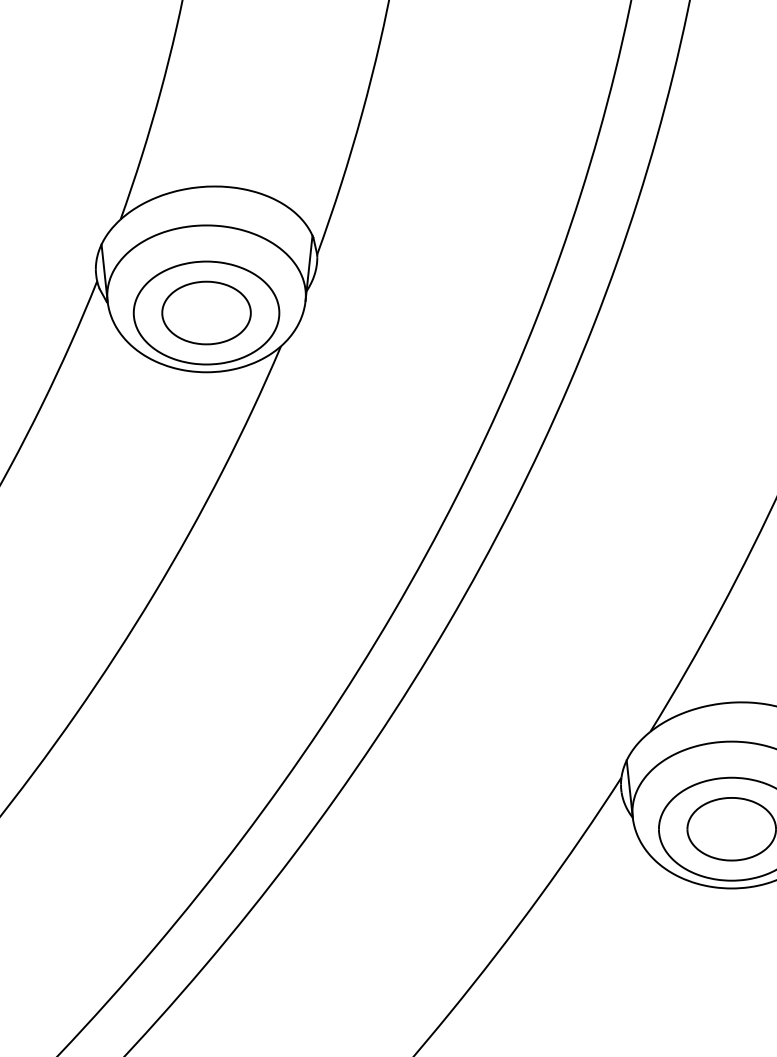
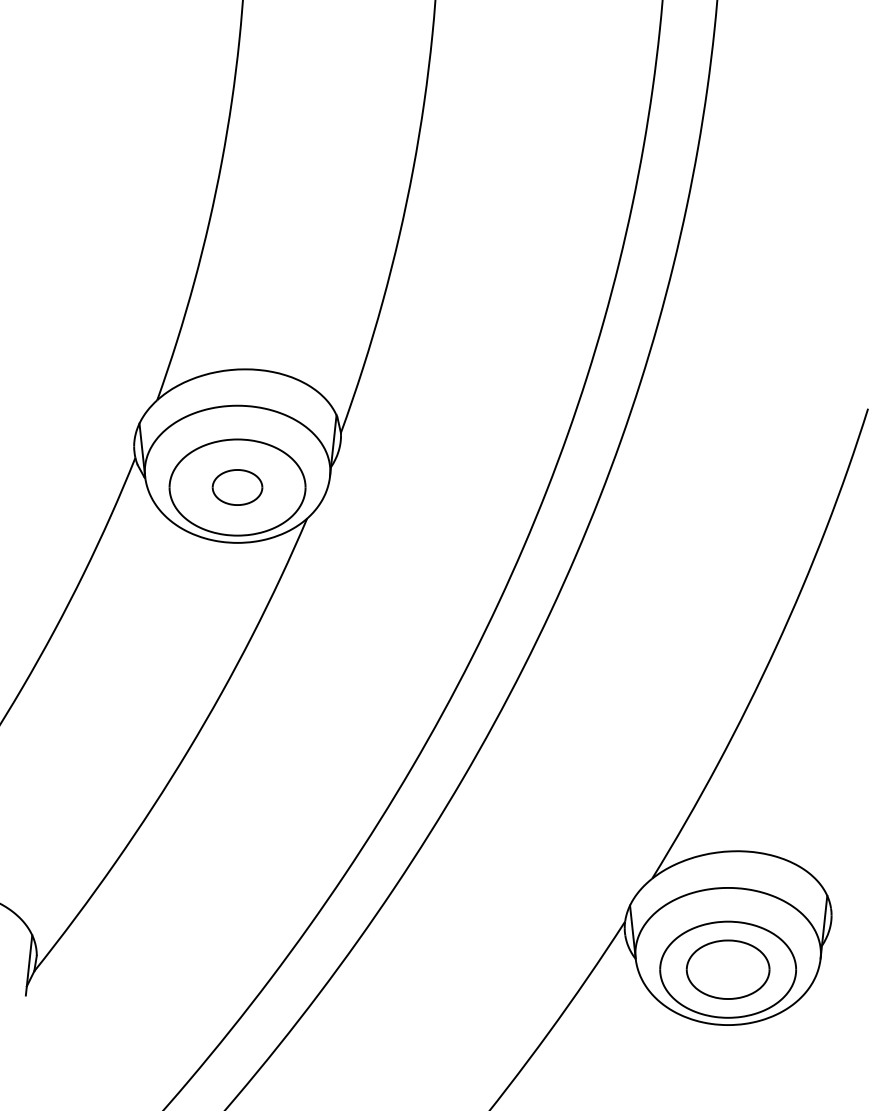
part: (206, 312) -> (237, 487), size x0.6

